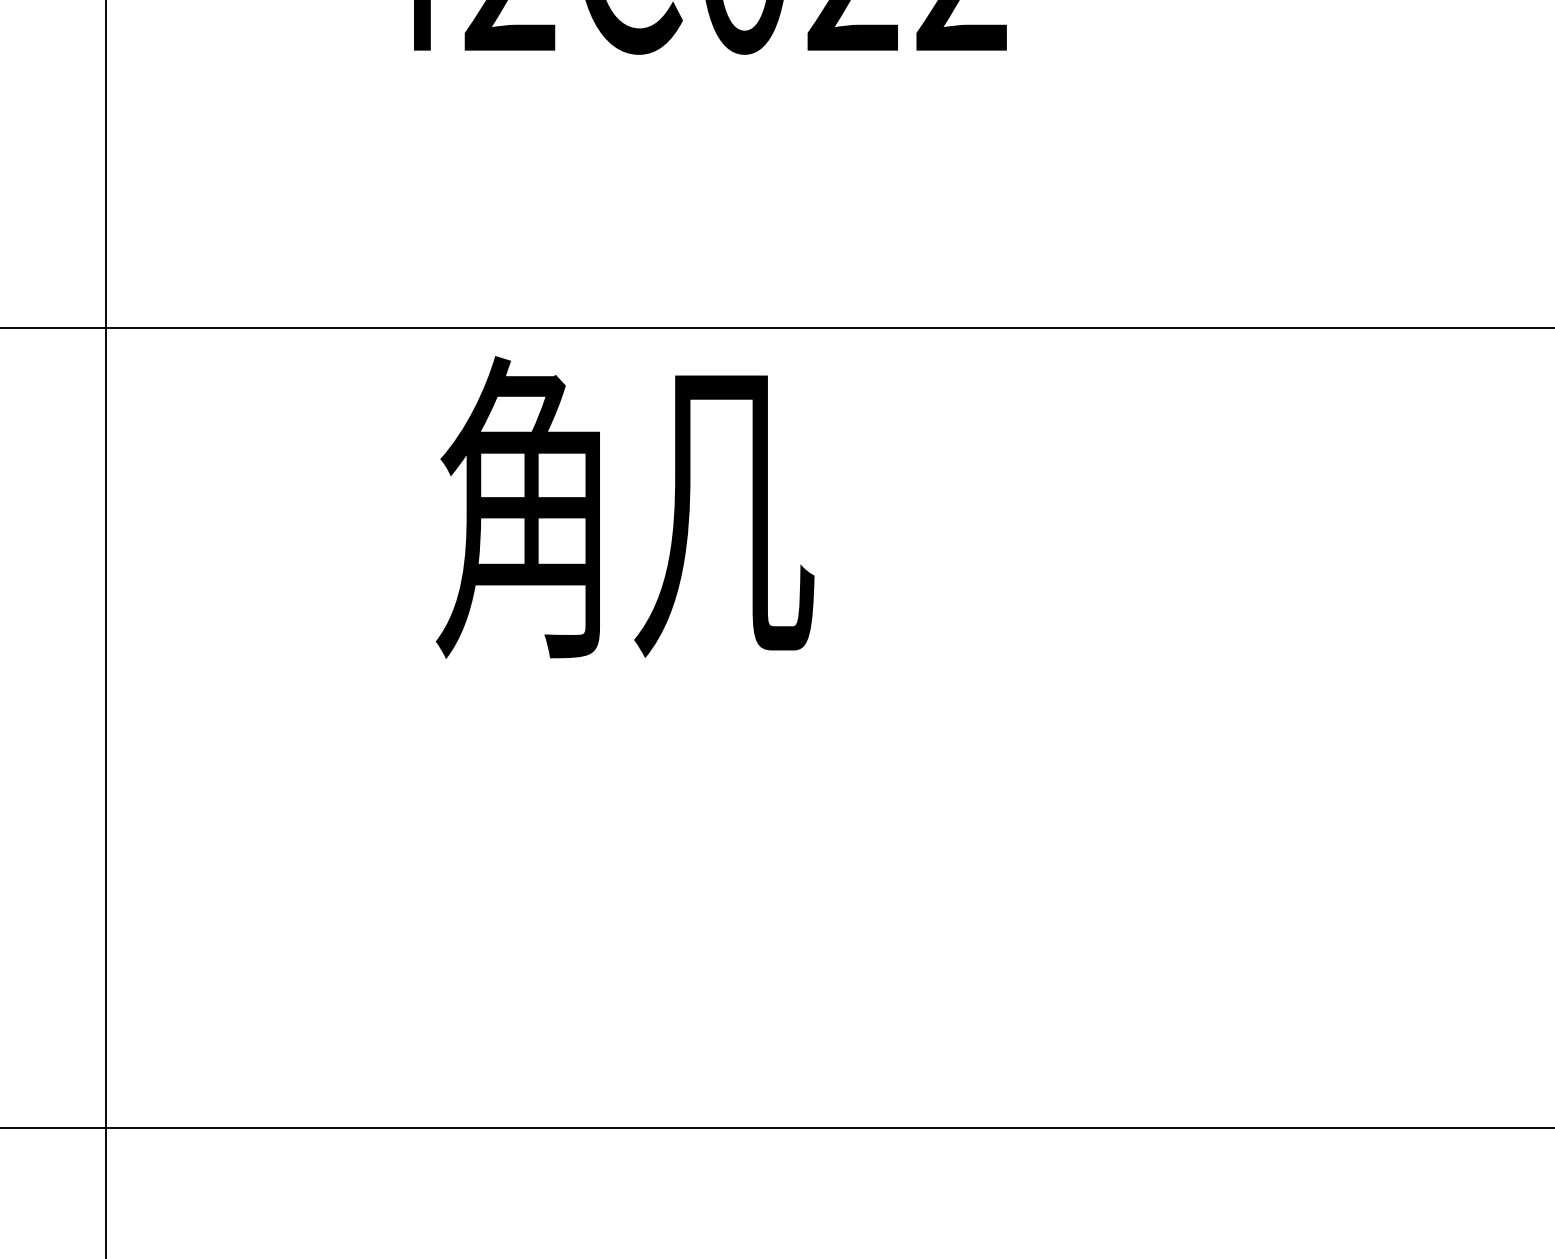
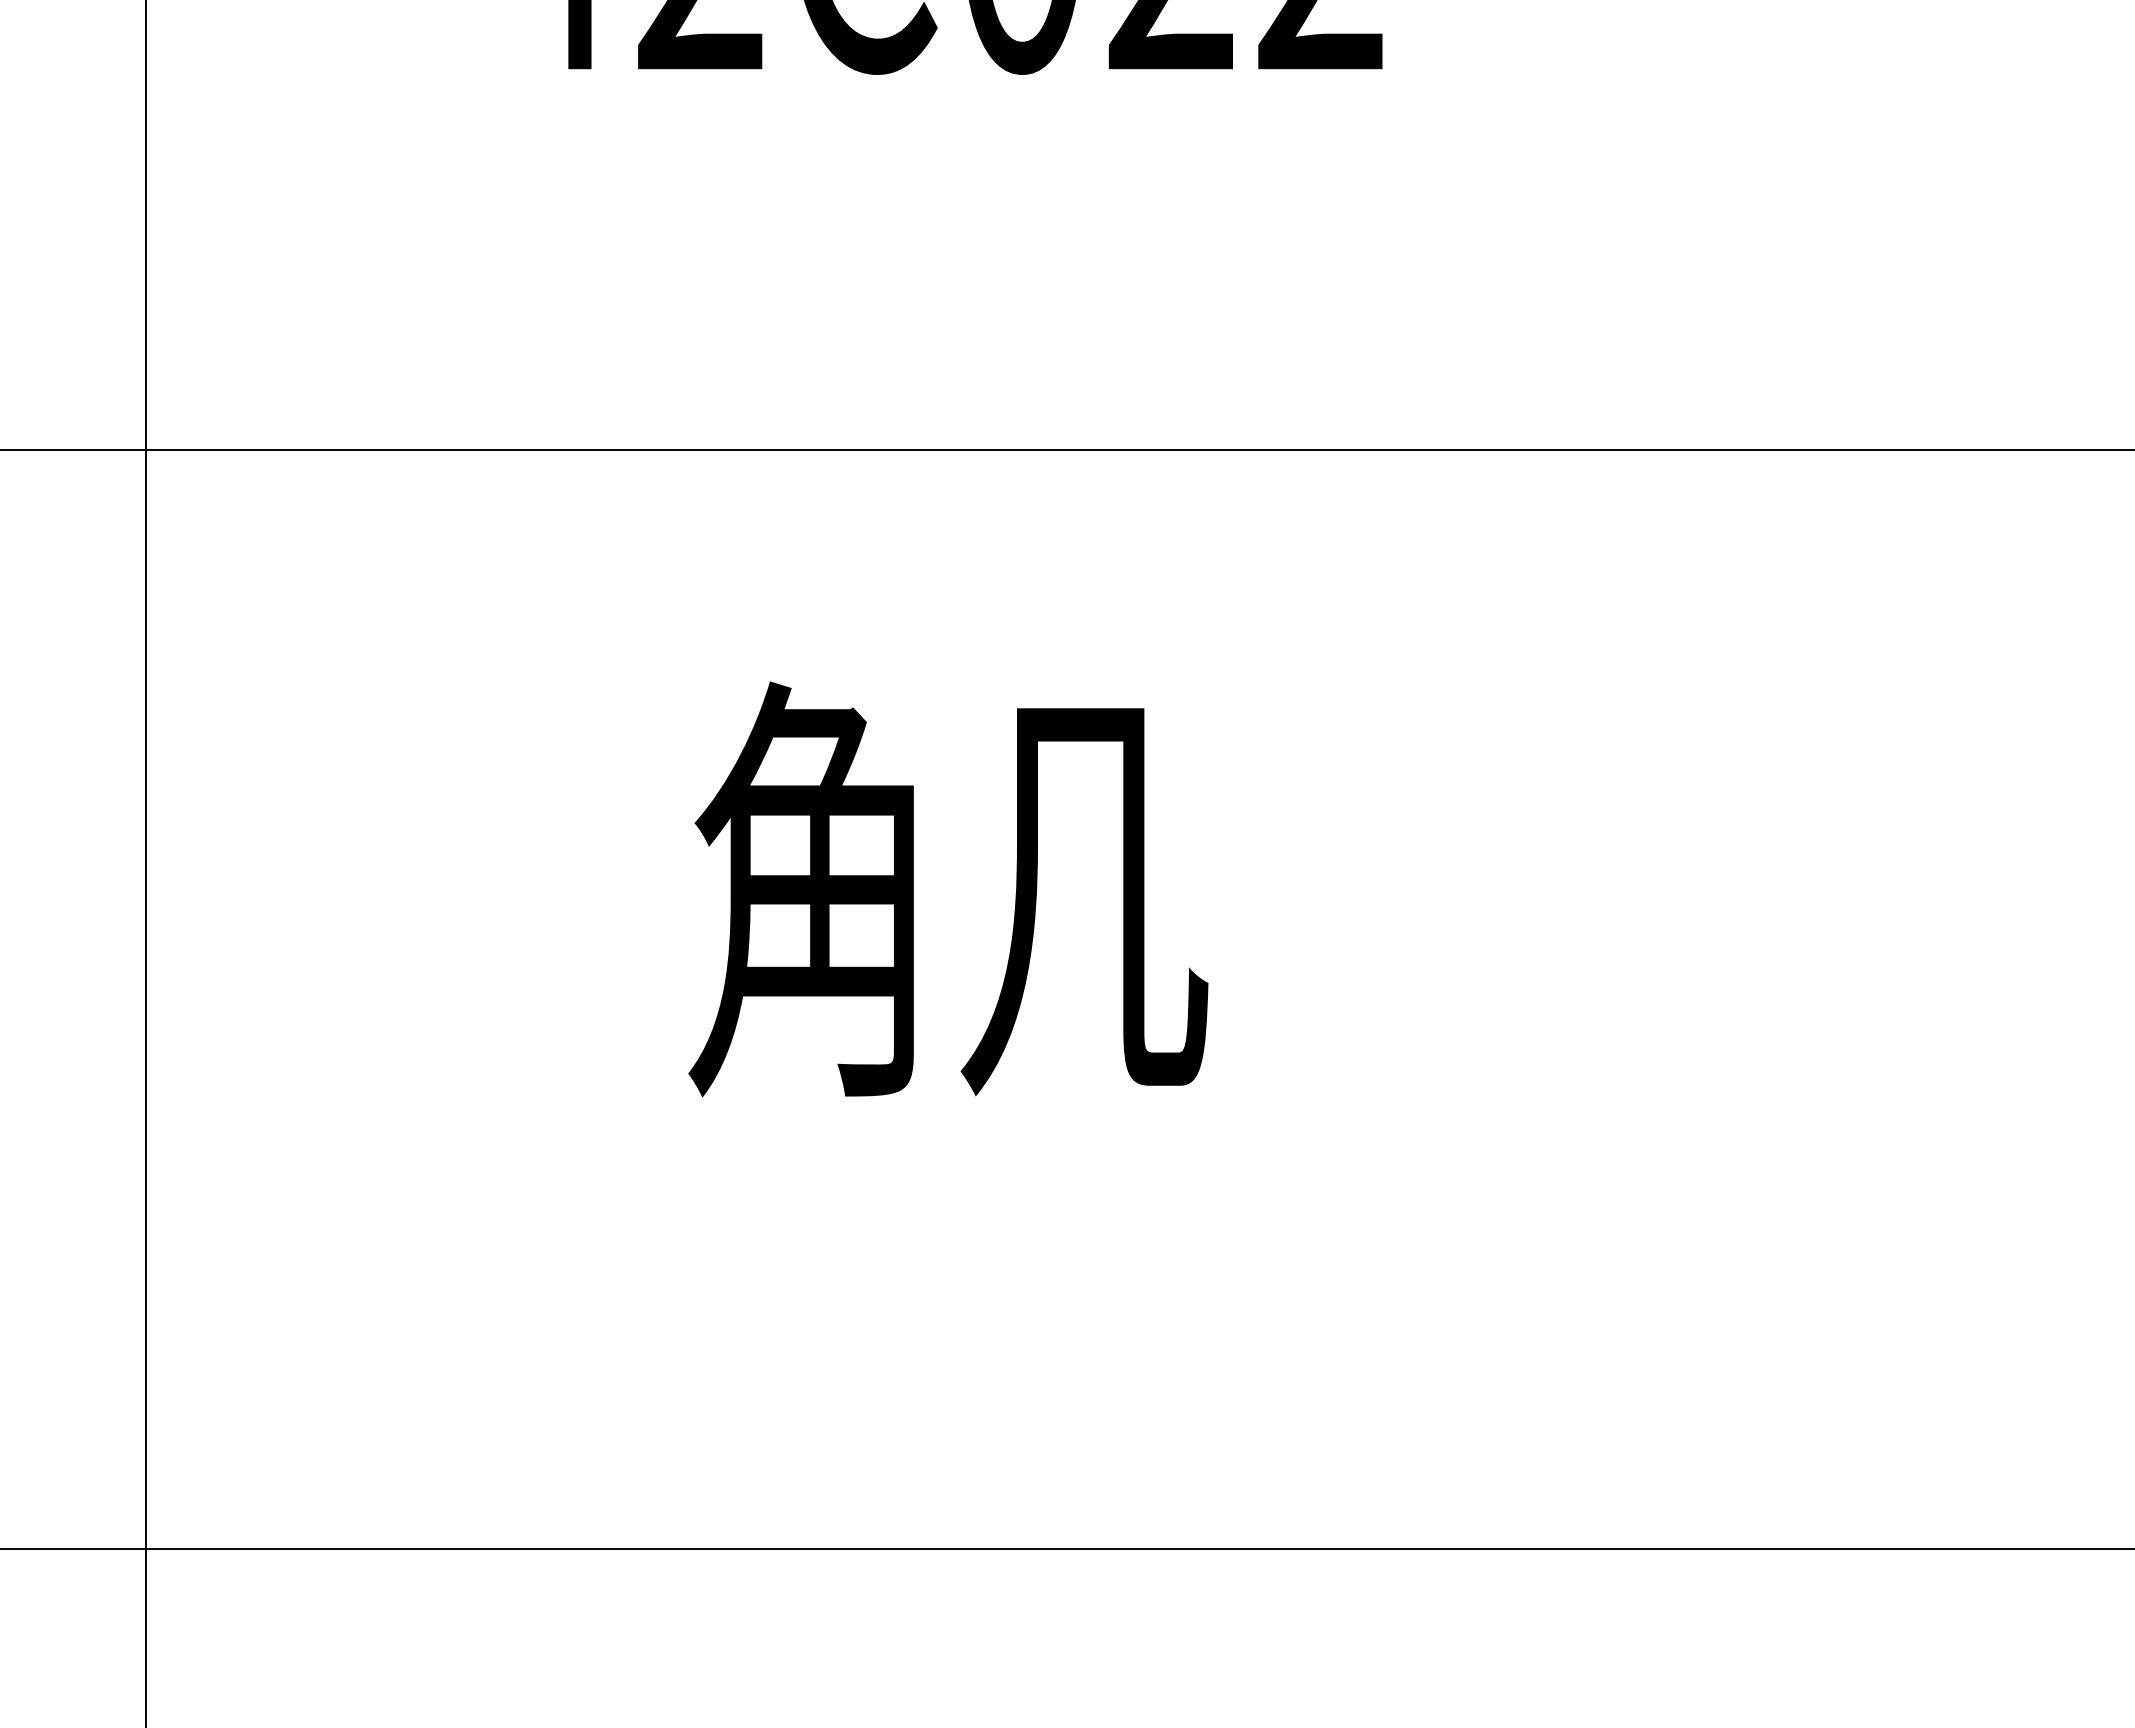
text: (625, 507) -> (948, 889), moved

